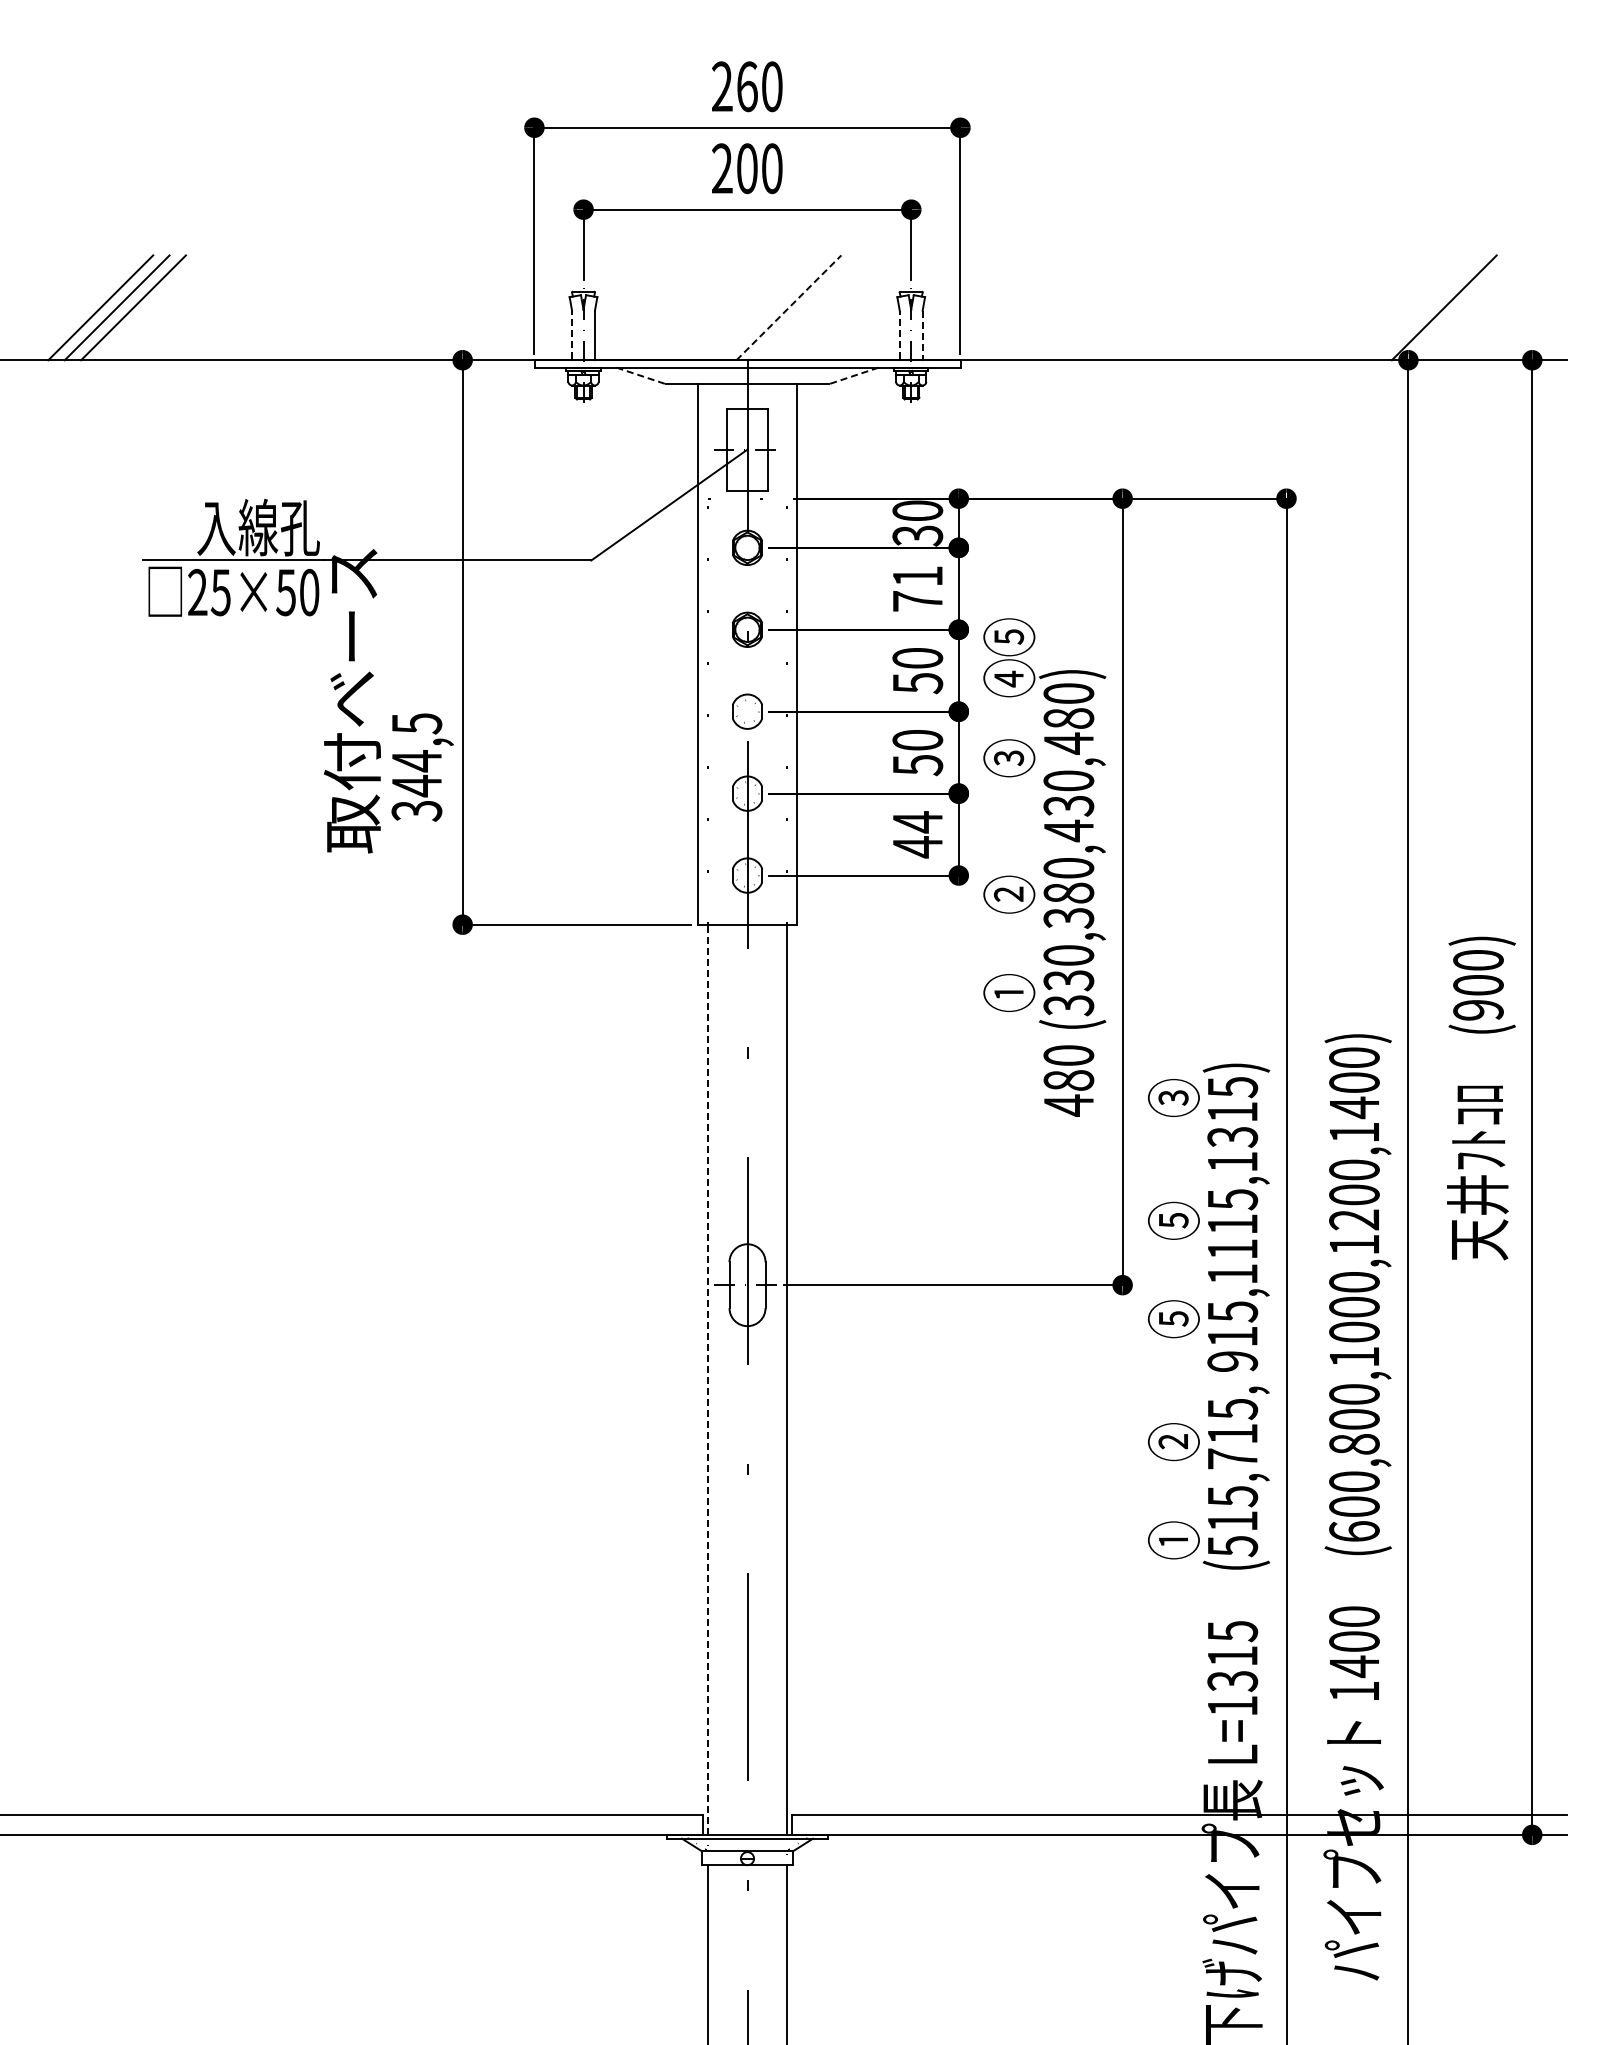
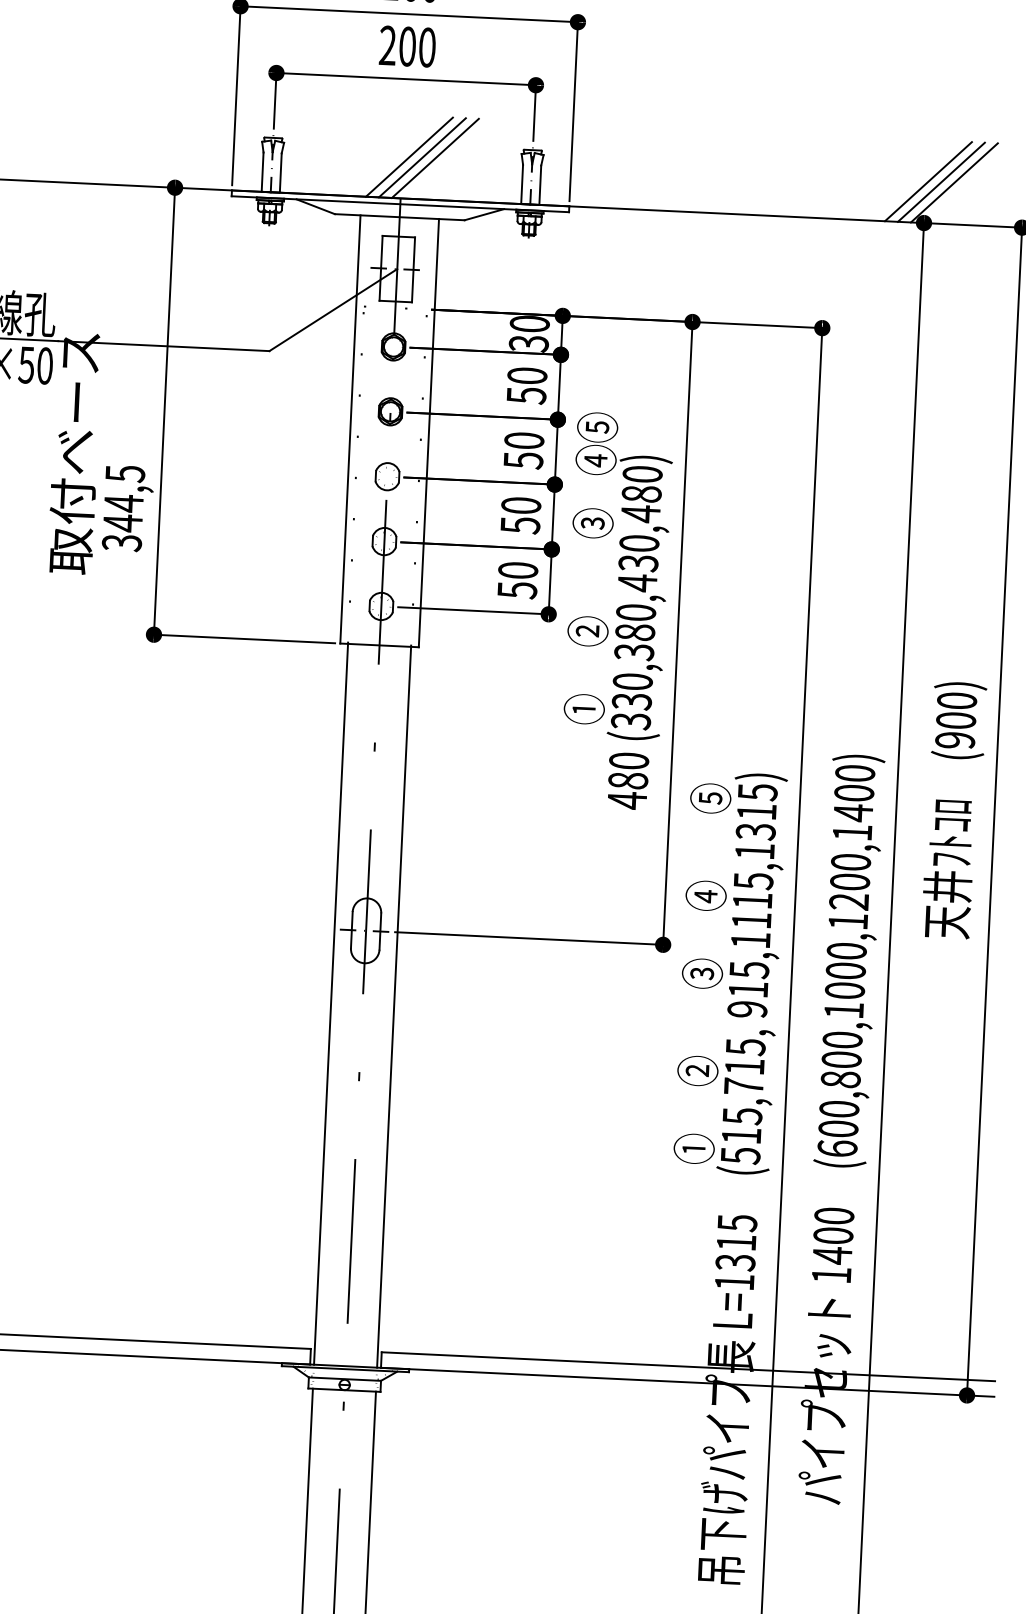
line: (755, 307) -> (408, 156), added
line: (772, 307) -> (422, 157), added
line: (789, 307) -> (435, 158), dashed -> solid
line: (1411, 307) -> (928, 181), added
line: (1427, 307) -> (941, 181), added
line: (572, 334) -> (263, 171), dashed -> solid
line: (899, 334) -> (521, 183), dashed -> solid
line: (922, 335) -> (540, 185), dashed -> solid
line: (641, 375) -> (316, 206), dashed -> solid
line: (854, 375) -> (484, 214), dashed -> solid
text: (917, 589) -> (526, 386), 71 -> 50
text: (917, 834) -> (517, 580), 44 -> 50
text: (1172, 1097) -> (709, 798), ③ -> ⑤
text: (1173, 1221) -> (705, 896), ⑤ -> ④
text: (1172, 1318) -> (701, 973), ⑤ -> ③
line: (707, 1379) -> (330, 1004), dashed -> solid

